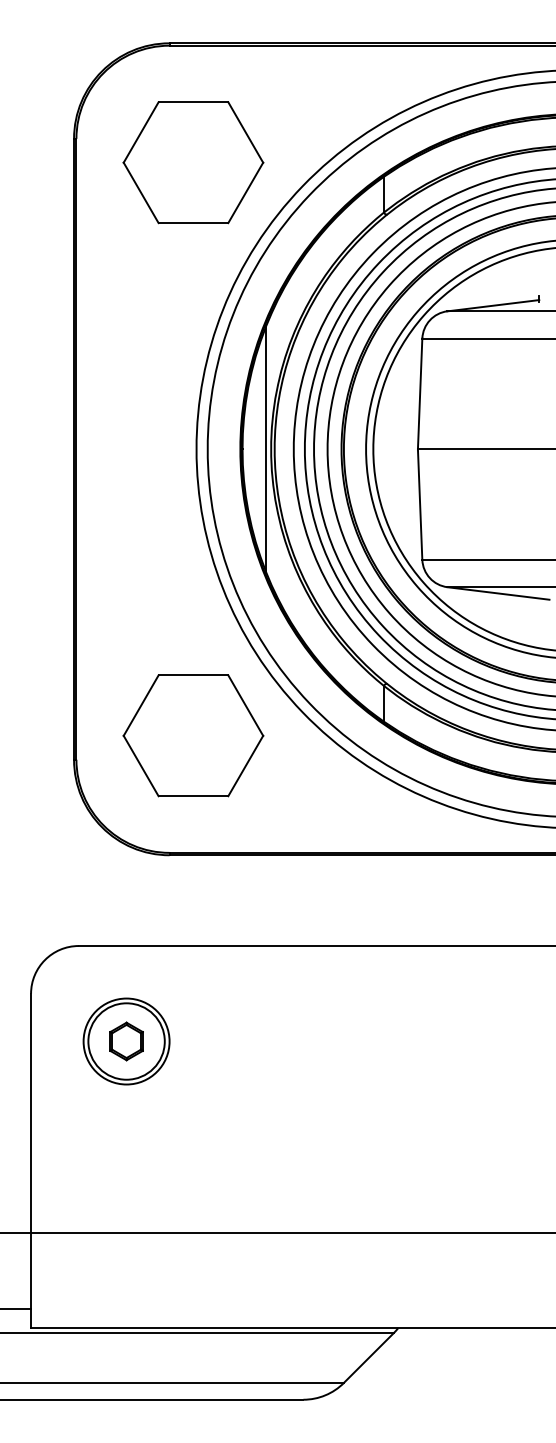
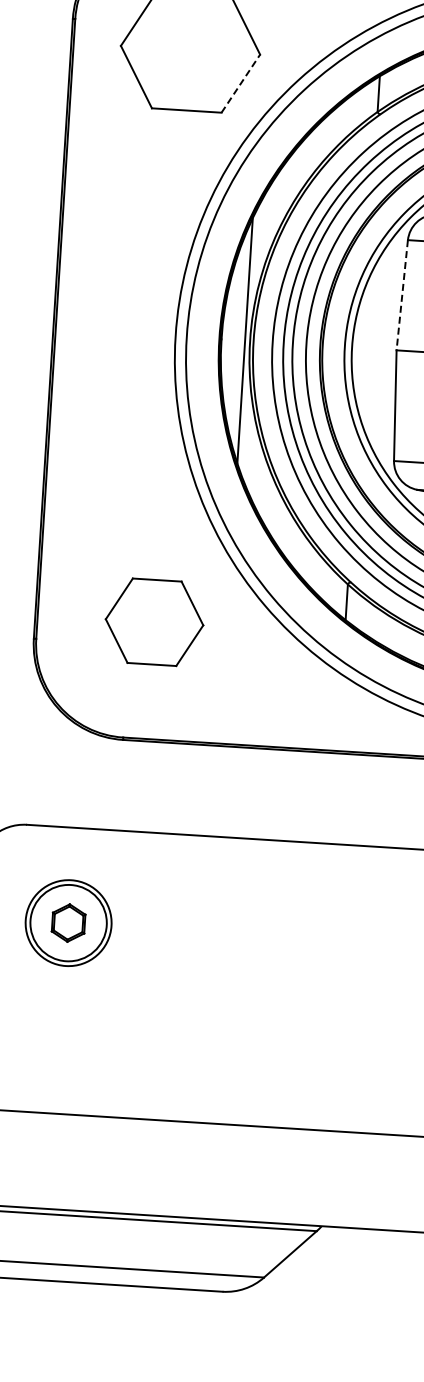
line: (245, 192) -> (240, 83), solid -> dashed
line: (420, 394) -> (402, 295), solid -> dashed
part: (193, 735) -> (154, 621), size x0.7

